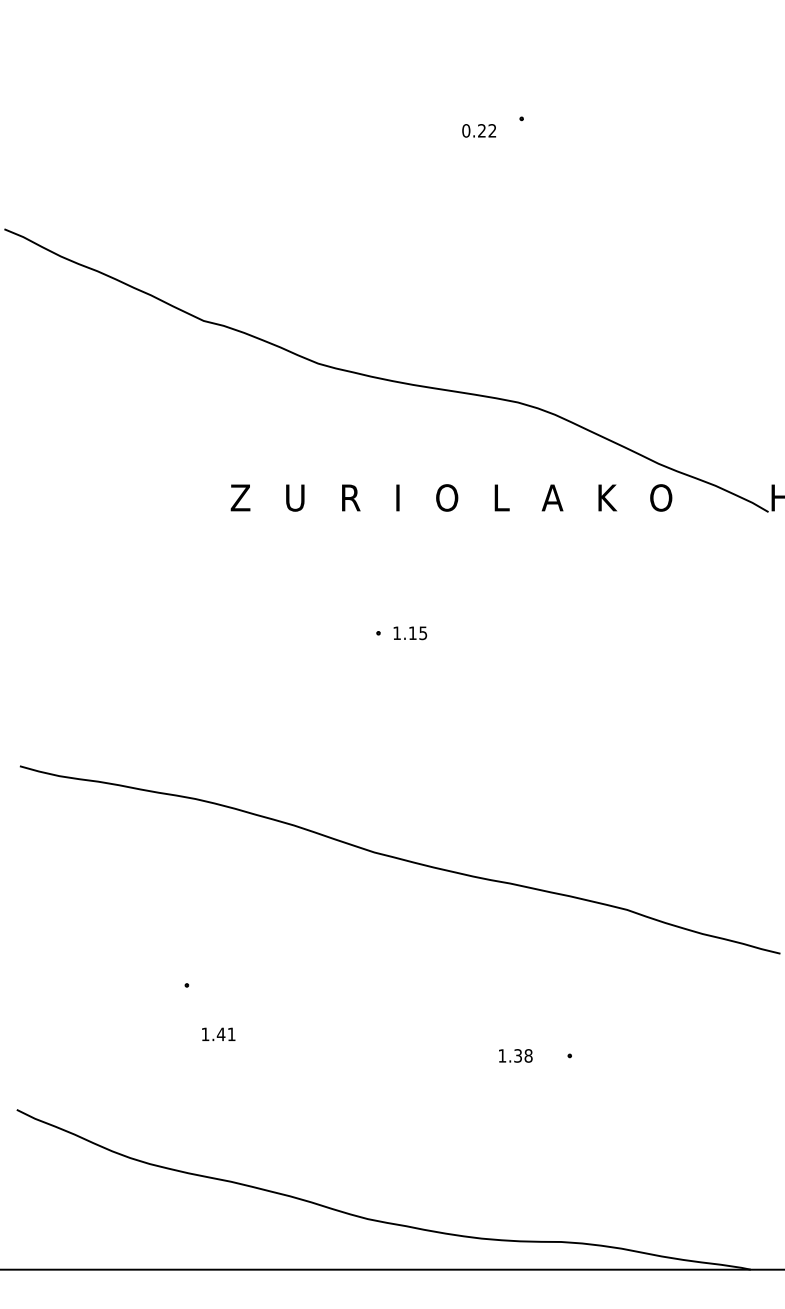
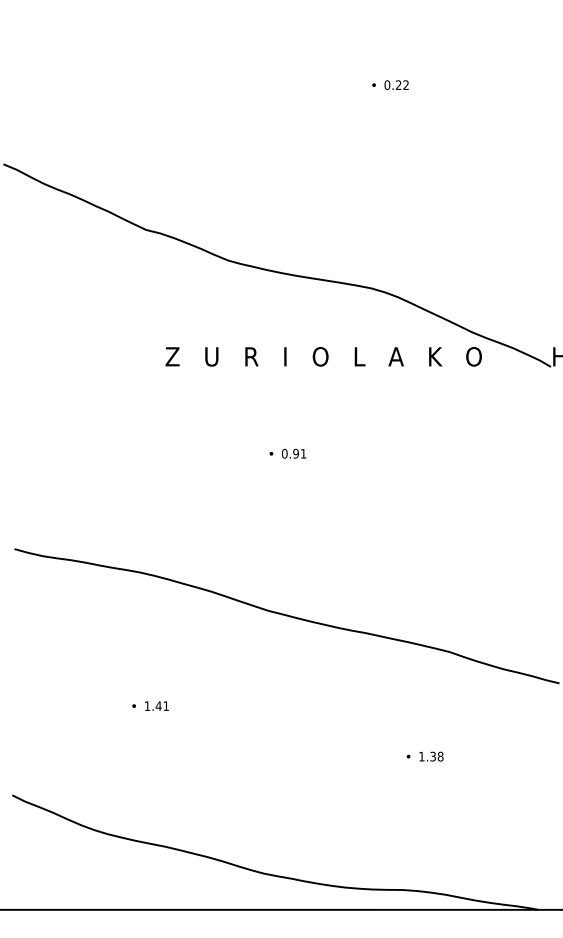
text: (478, 130) -> (396, 84), moved
text: (410, 633) -> (294, 453), 1.15 -> 0.91
text: (218, 1033) -> (156, 705), moved
text: (515, 1055) -> (431, 756), moved

